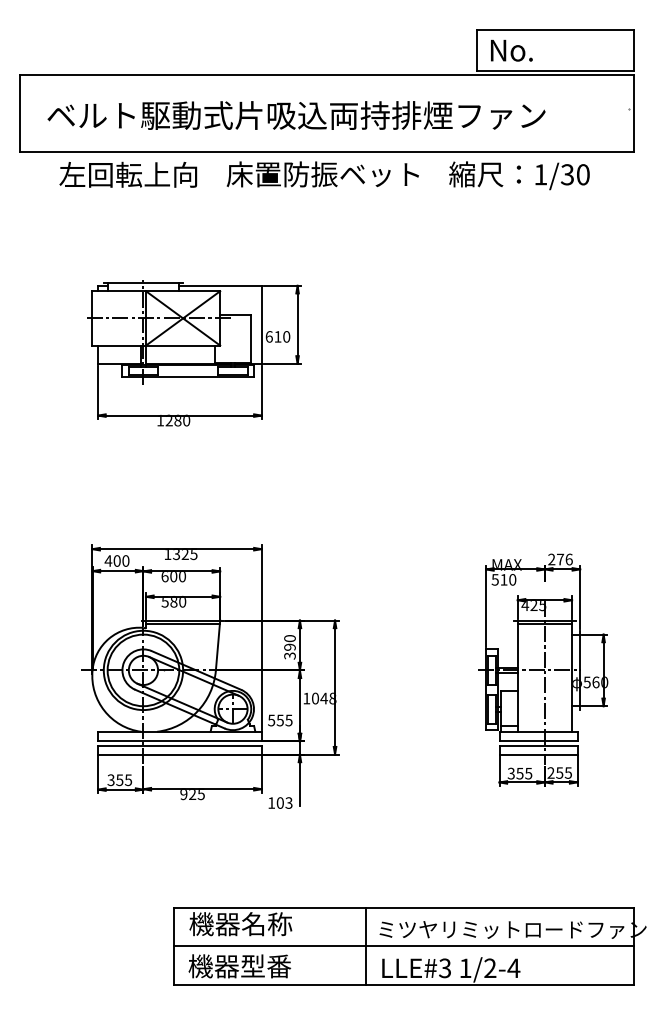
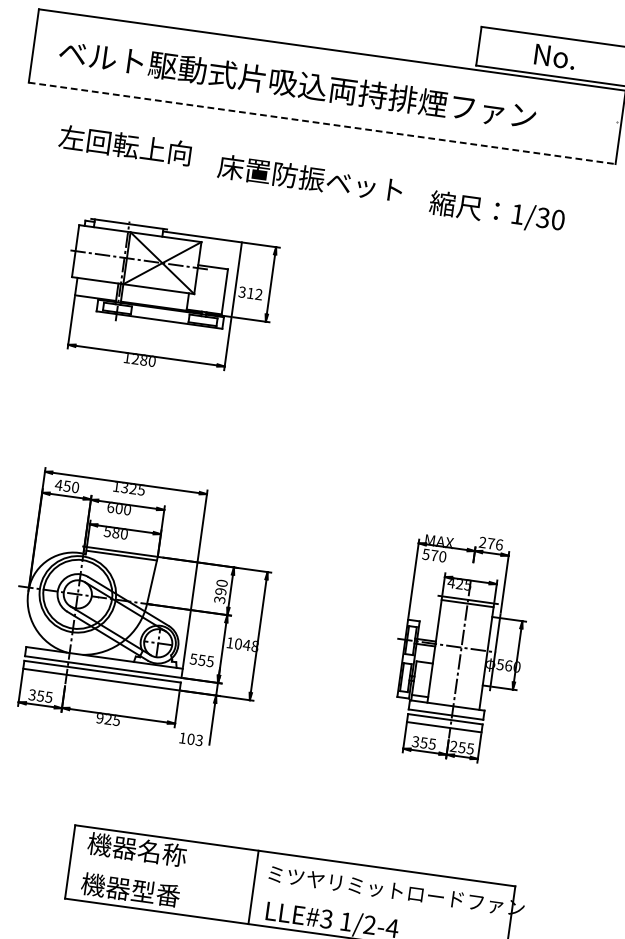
text: (511, 50) -> (554, 56), moved
line: (327, 152) -> (322, 123), solid -> dashed
text: (128, 174) -> (125, 145), moved
text: (322, 174) -> (309, 178), moved
text: (519, 175) -> (497, 212), moved
text: (277, 336) -> (250, 292), 610 -> 312
text: (116, 560) -> (66, 485), 400 -> 450
text: (503, 579) -> (434, 555), 510 -> 570
line: (403, 946) -> (289, 892), removed

